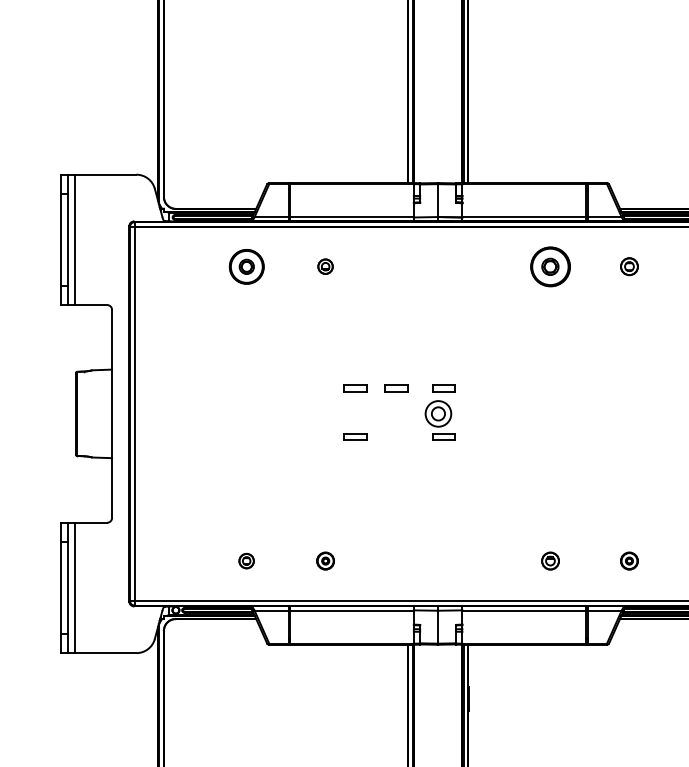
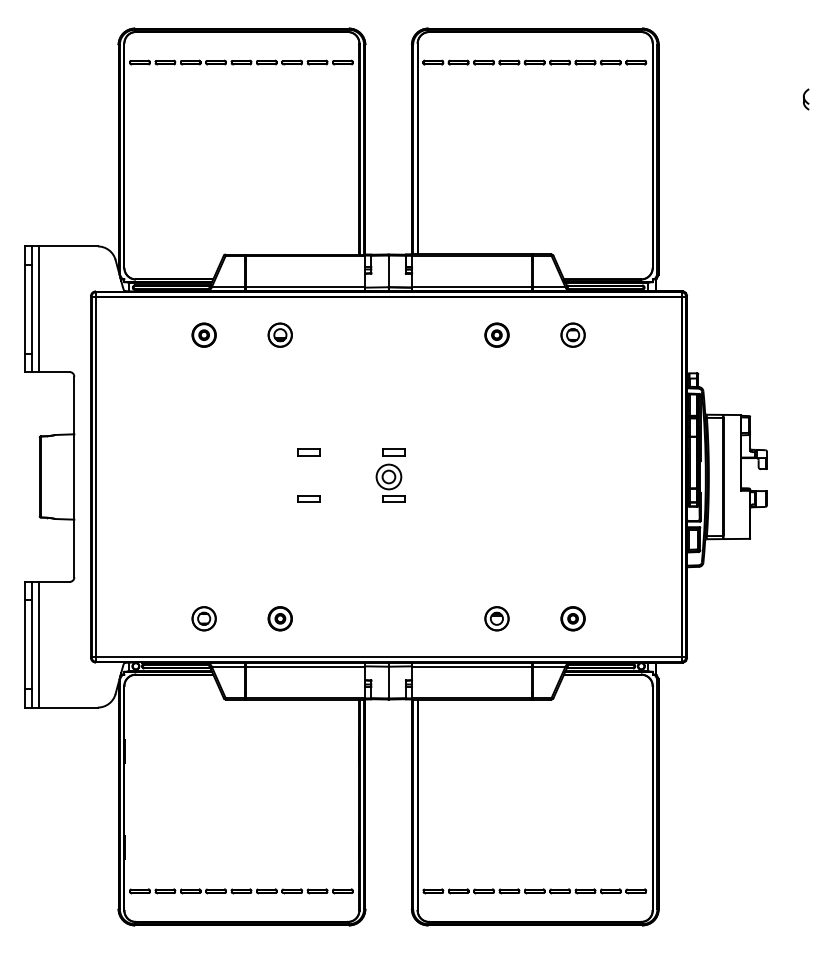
part: (246, 266) -> (203, 334), size x0.71
part: (324, 266) -> (279, 334), size x1.67
part: (550, 266) -> (496, 334), size x0.62
part: (628, 266) -> (572, 334), size x1.43
part: (395, 388) -> (347, 452), removed
part: (246, 560) -> (203, 618), size x1.67
part: (324, 560) -> (279, 618), size x1.43
part: (550, 560) -> (496, 618), size x1.43
part: (628, 560) -> (572, 618), size x1.43

